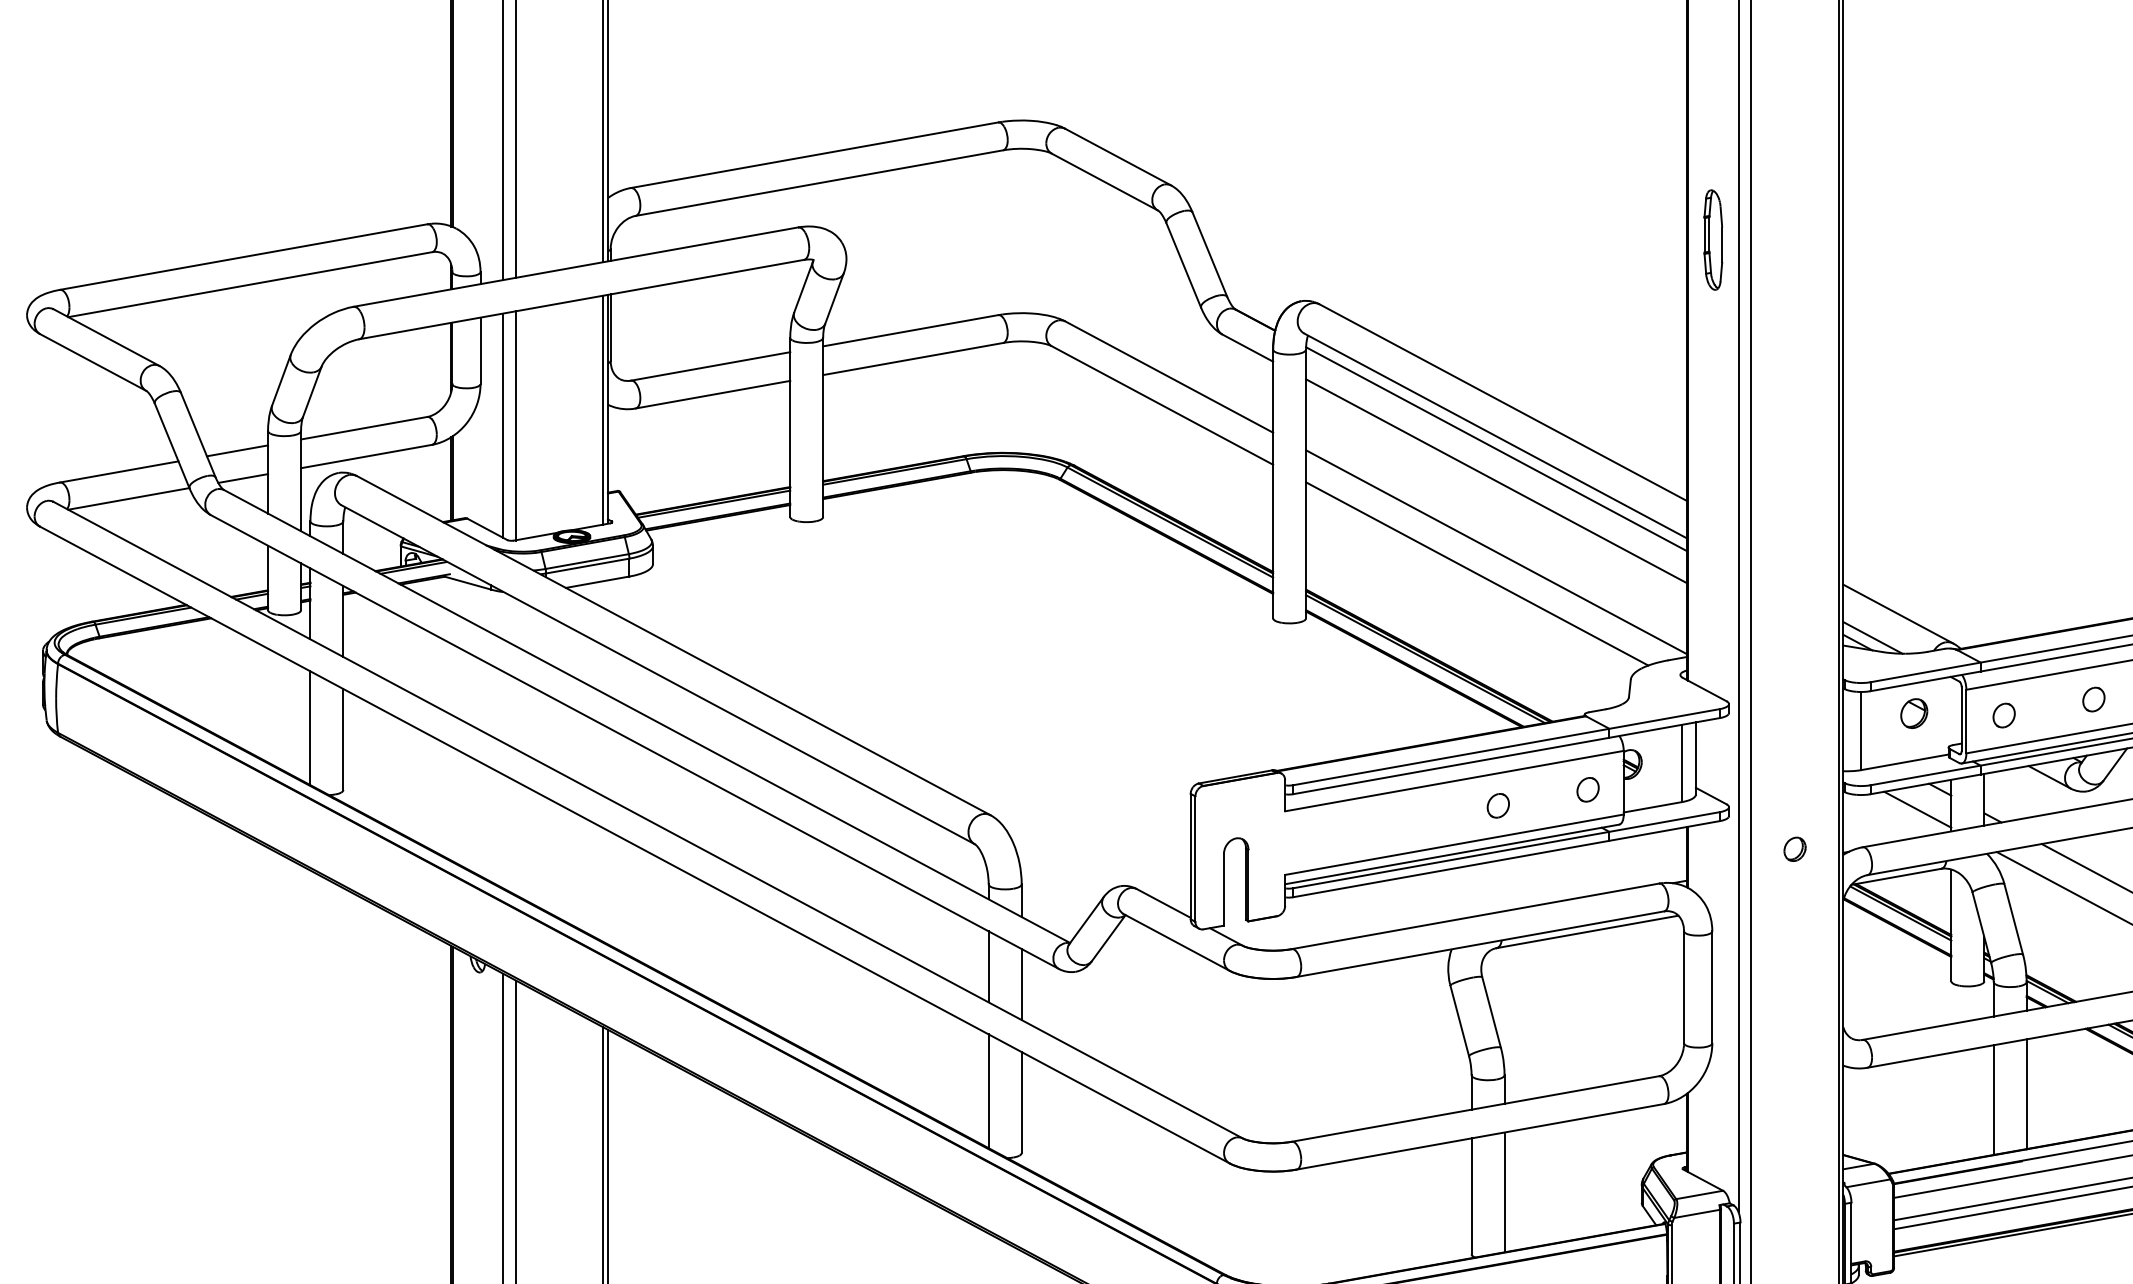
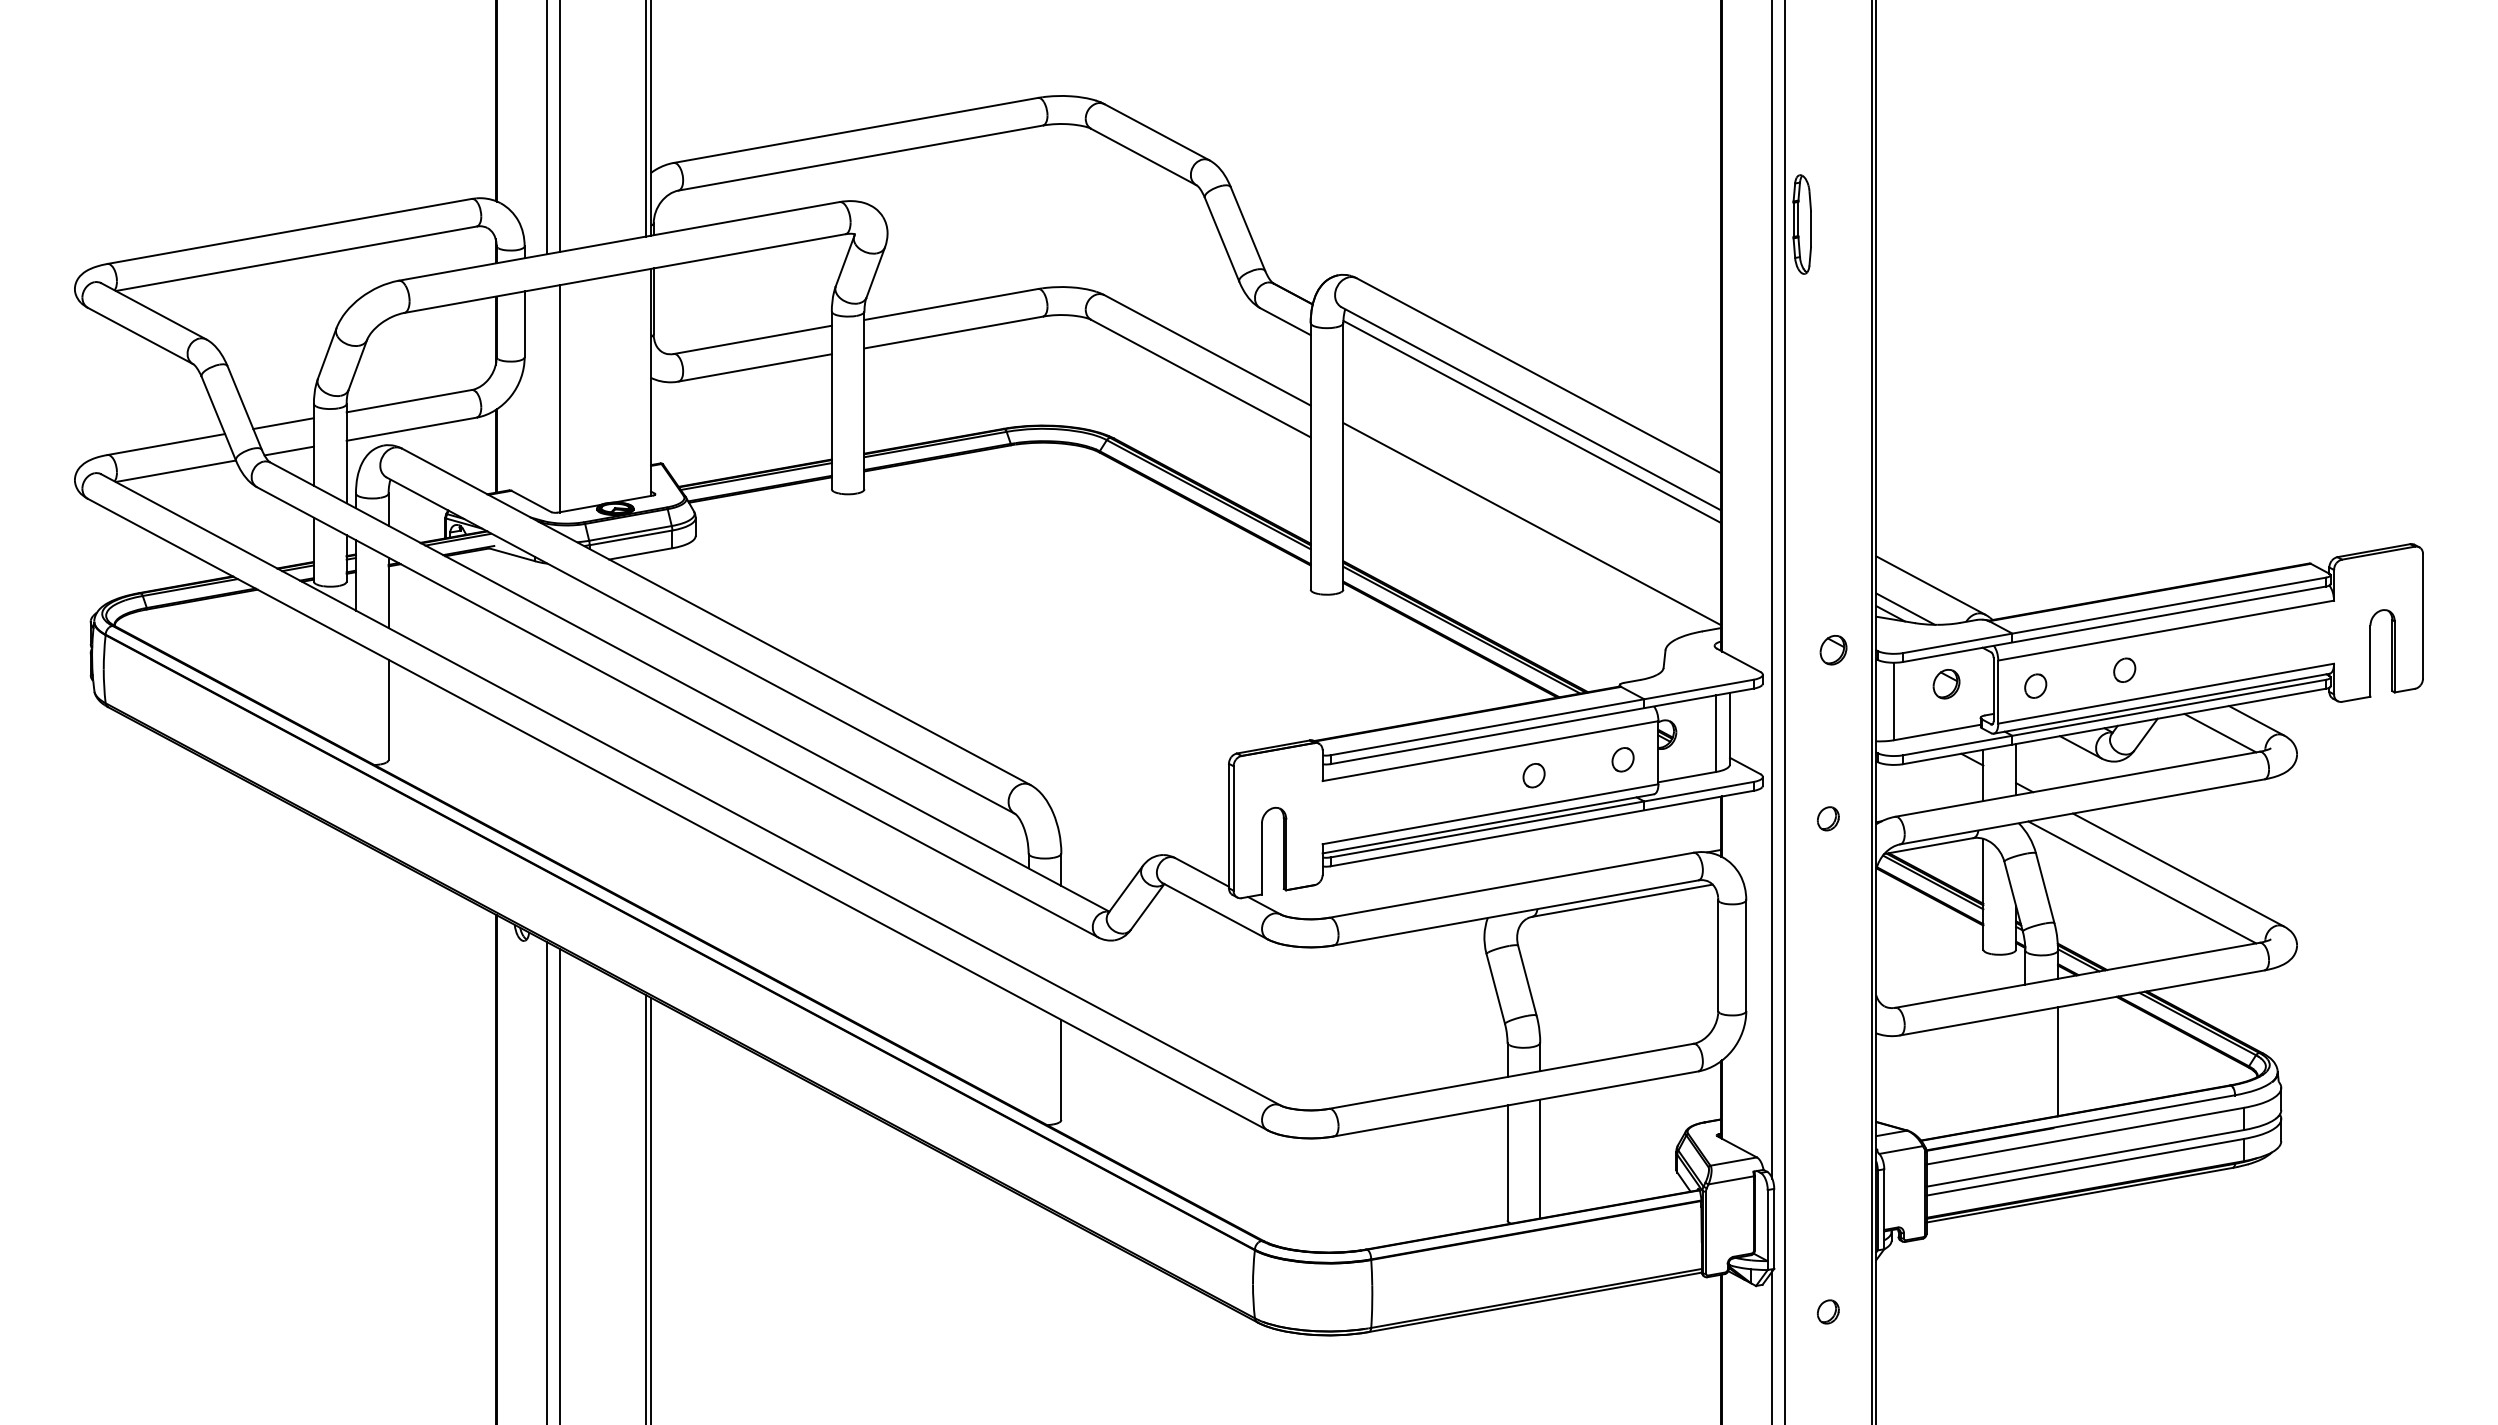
part: (1712, 240) -> (1801, 224), moved
line: (603, 409) -> (646, 382), removed
line: (502, 425) -> (546, 398), removed
line: (1496, 480) -> (1532, 453), removed
line: (1476, 573) -> (1512, 545), removed
part: (1800, 679) -> (1833, 650), added
line: (309, 728) -> (355, 698), removed
line: (1917, 809) -> (1949, 779), removed
line: (988, 966) -> (1028, 935), removed
line: (1021, 984) -> (1061, 952), removed
line: (988, 1091) -> (1028, 1058), removed
line: (1993, 1100) -> (2025, 1067), removed

